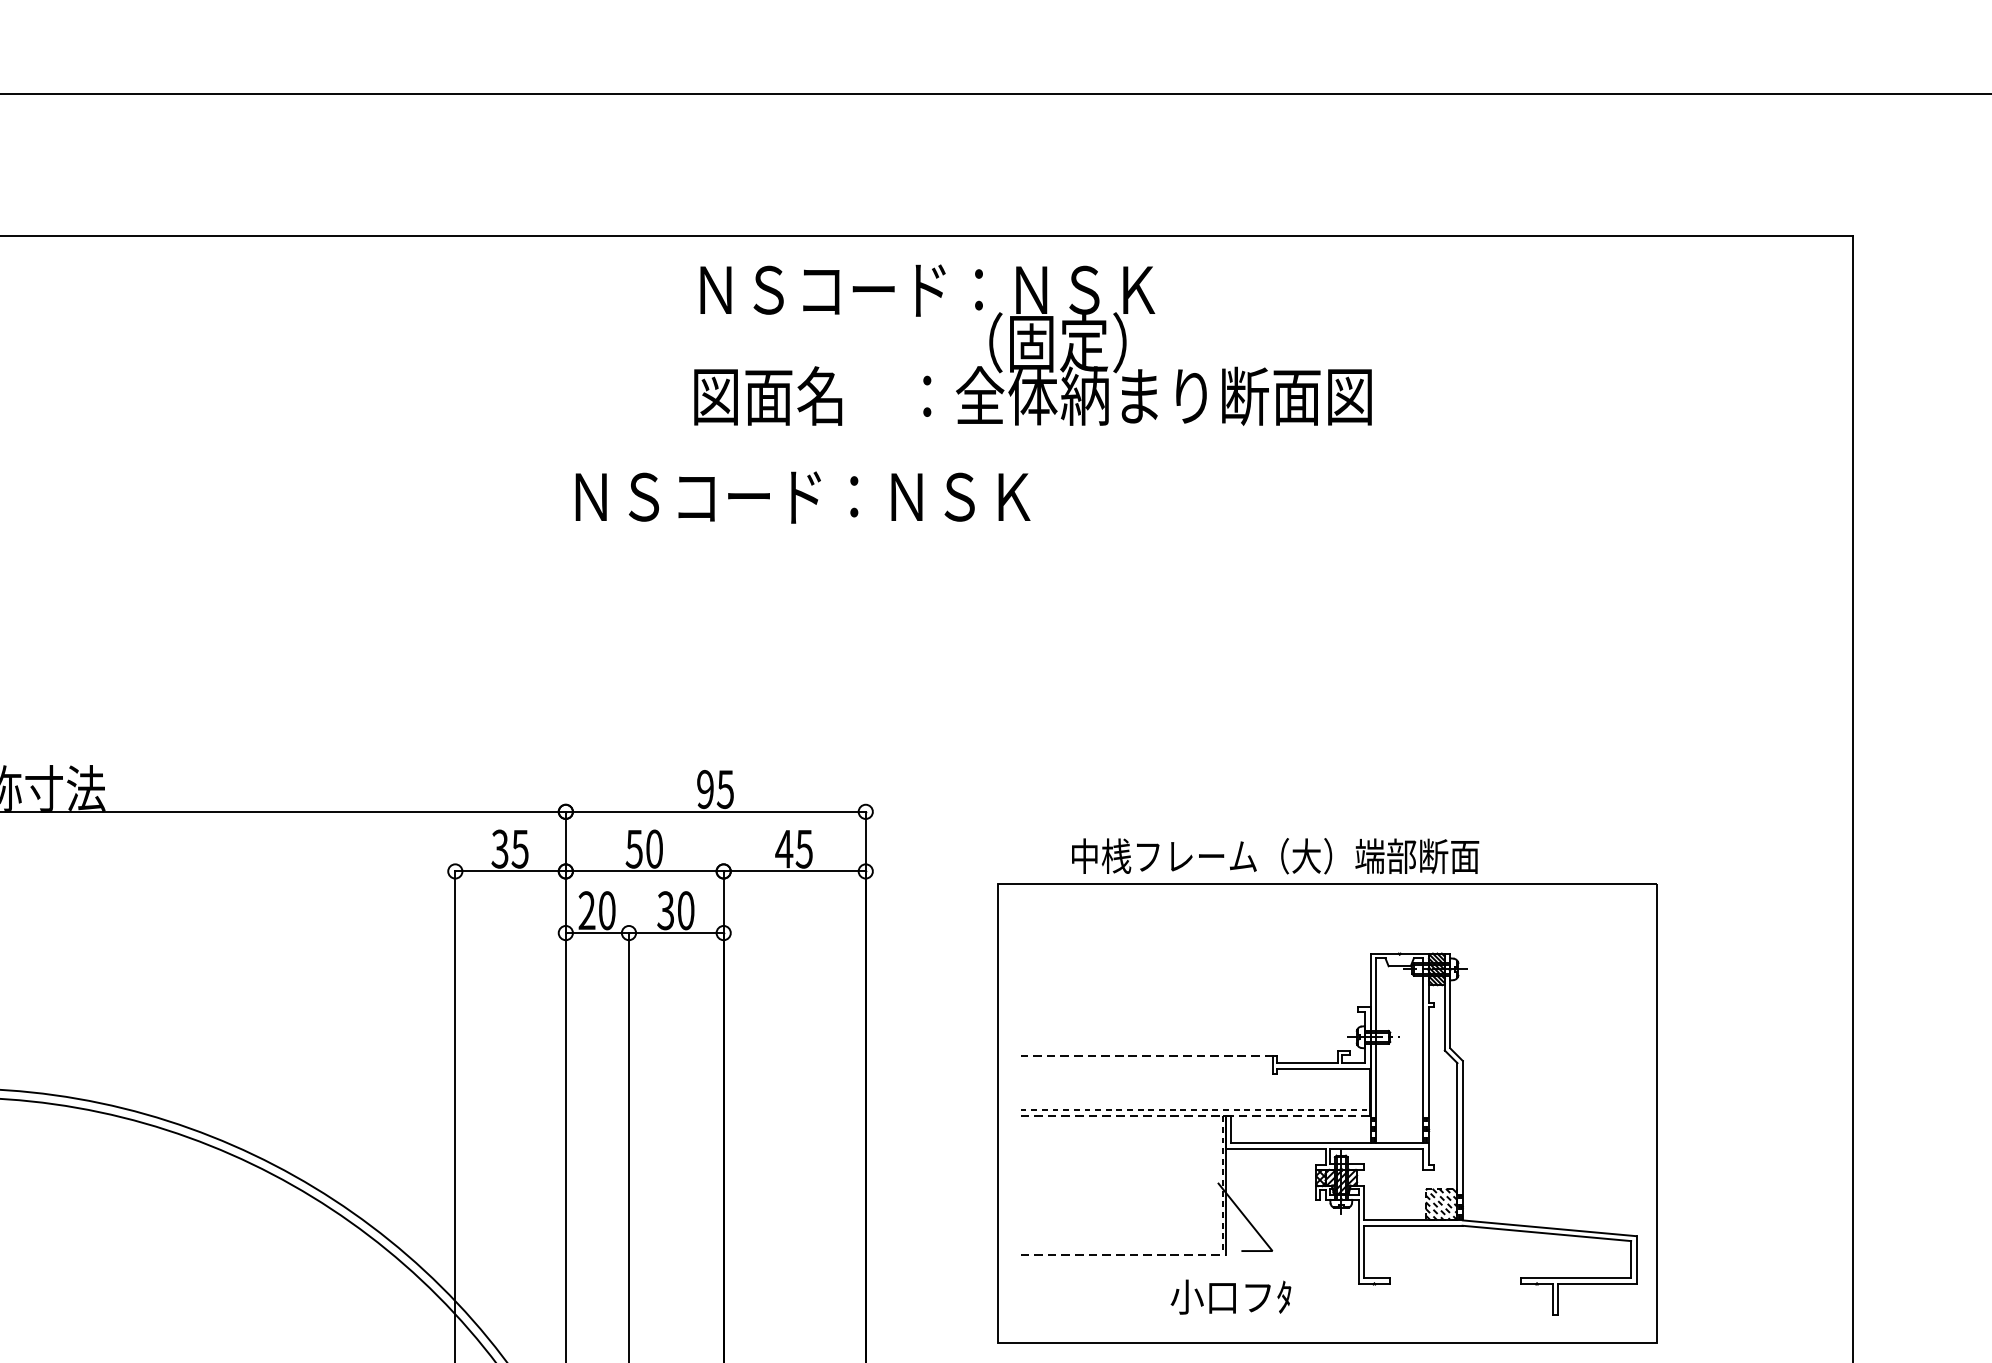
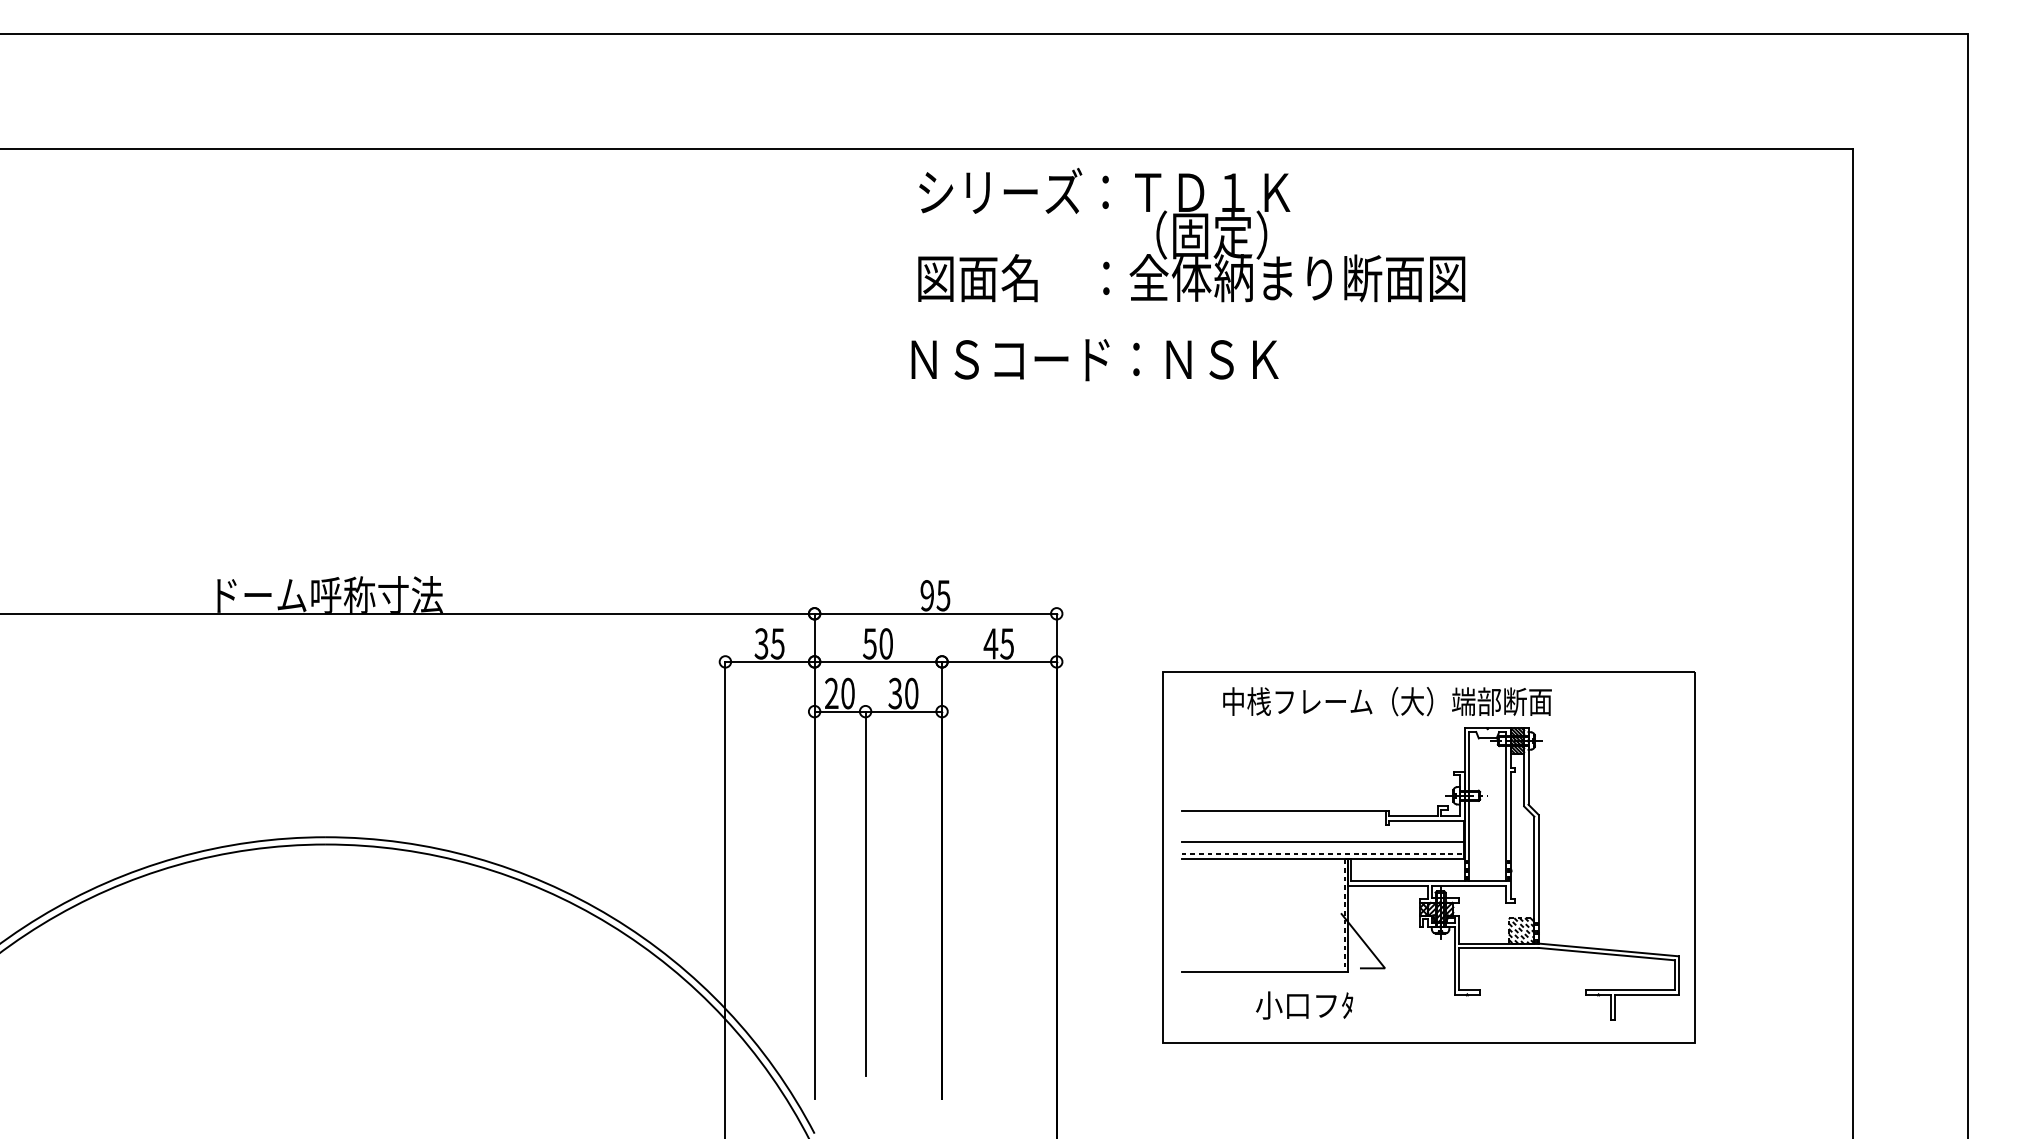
text: (897, 287) -> (1082, 190), ＮＳコード：ＮＳＫ -> シリーズ：ＴＤ１Ｋ
text: (802, 498) -> (1094, 360), moved
text: (1275, 856) -> (1387, 701), moved
line: (1146, 1056) -> (1283, 811), dashed -> solid
line: (1195, 1093) -> (1322, 841), added
line: (1195, 1116) -> (1322, 859), dashed -> solid
line: (1123, 1254) -> (1264, 971), dashed -> solid
text: (1230, 1297) -> (1304, 1005), moved

